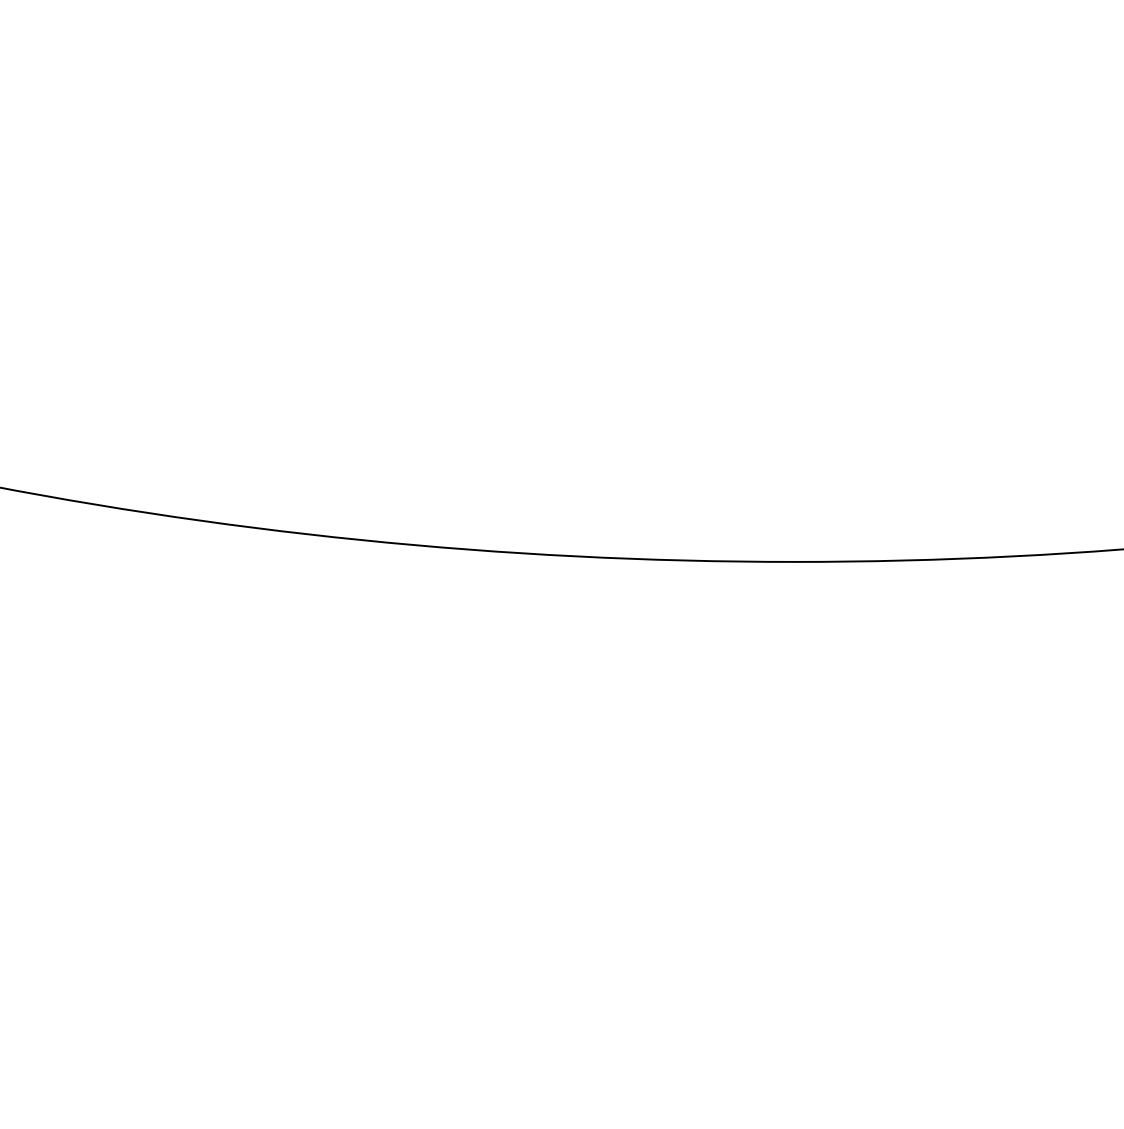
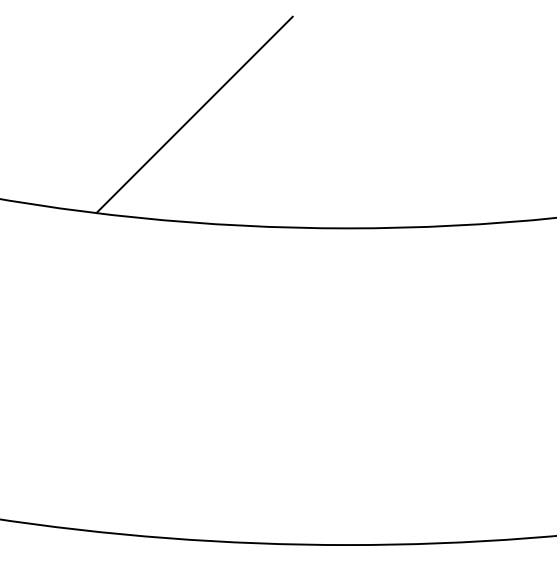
line: (477, 327) -> (194, 114), added

